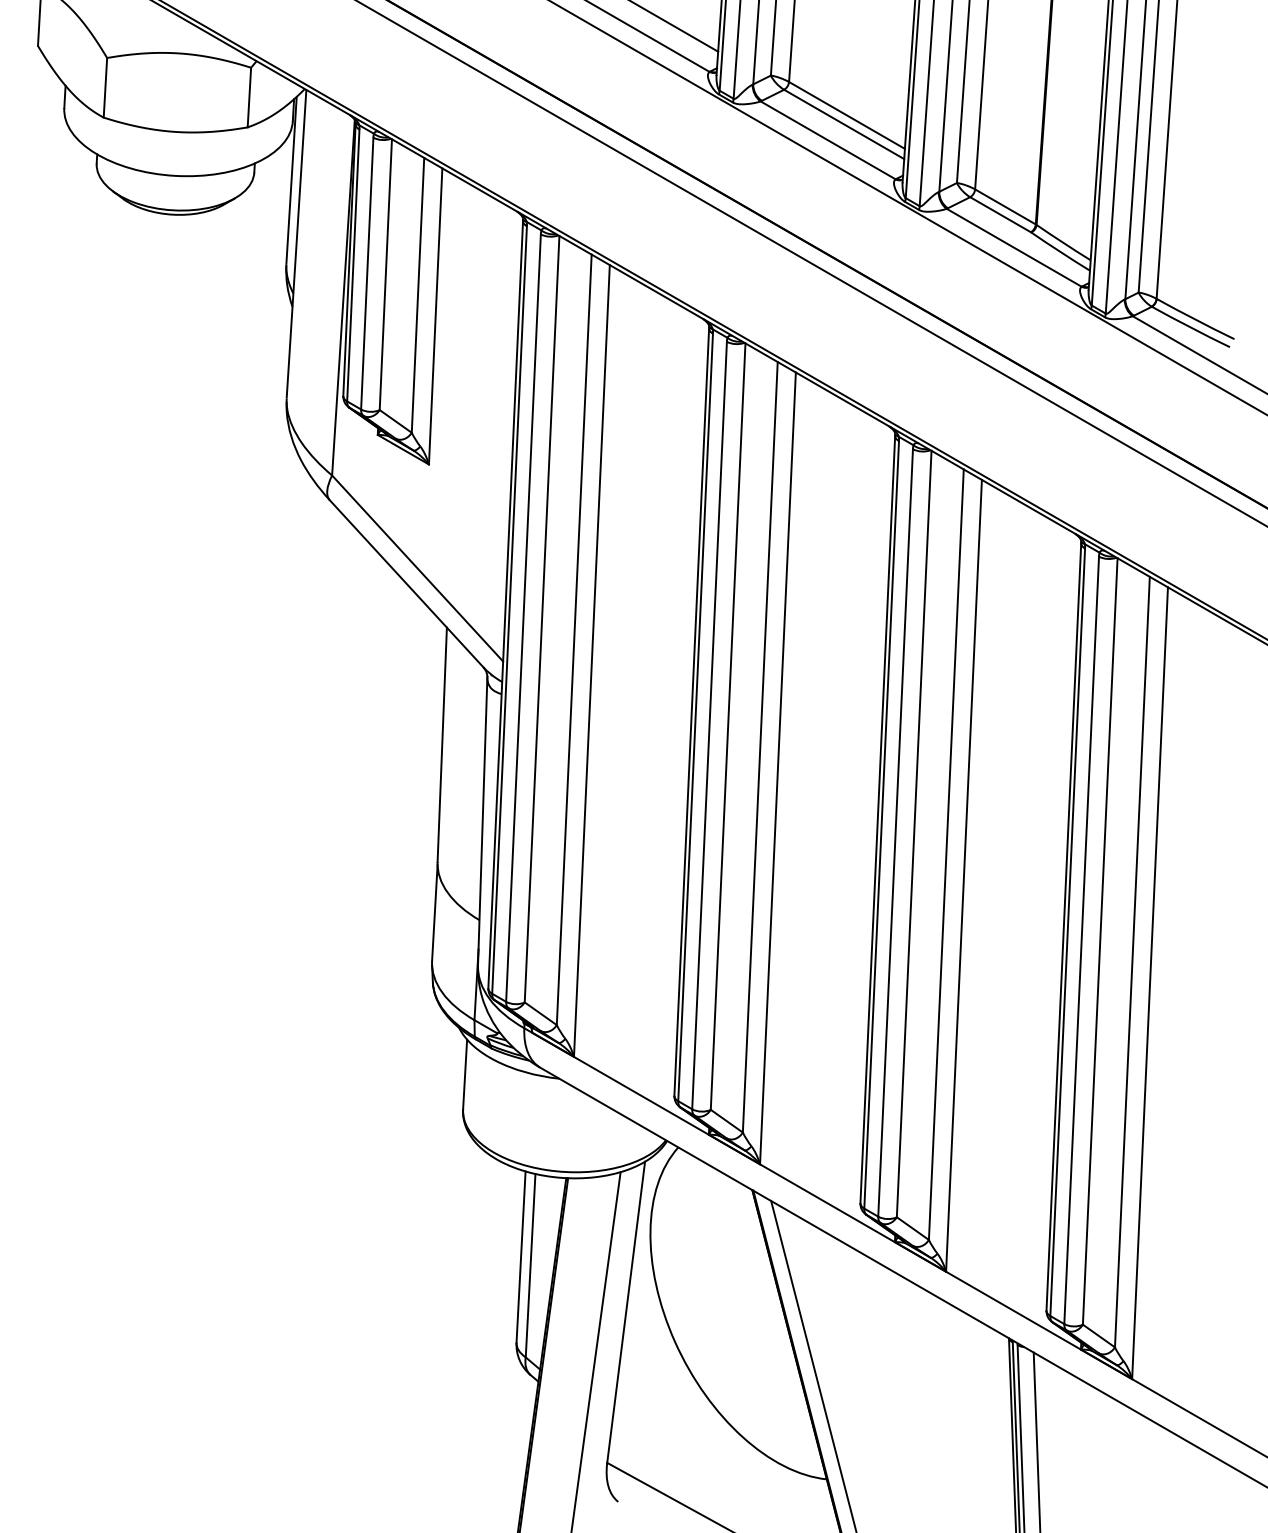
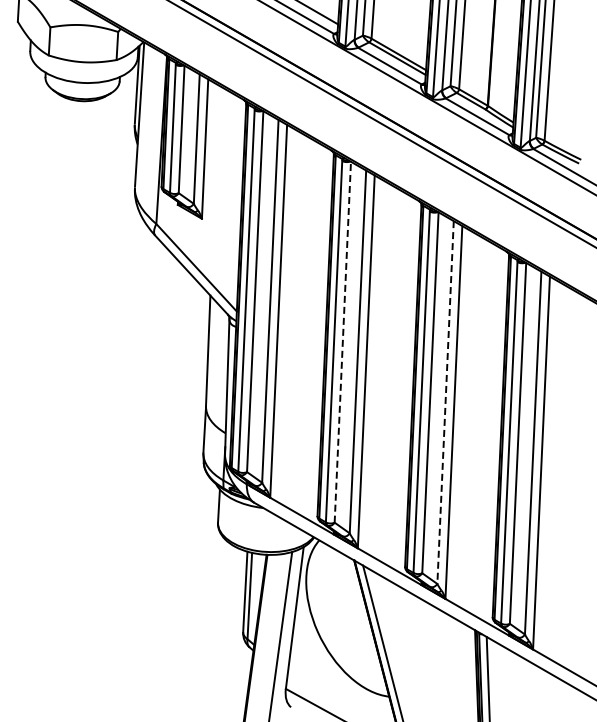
line: (727, 727) -> (342, 342), solid -> dashed
line: (946, 854) -> (445, 402), solid -> dashed

